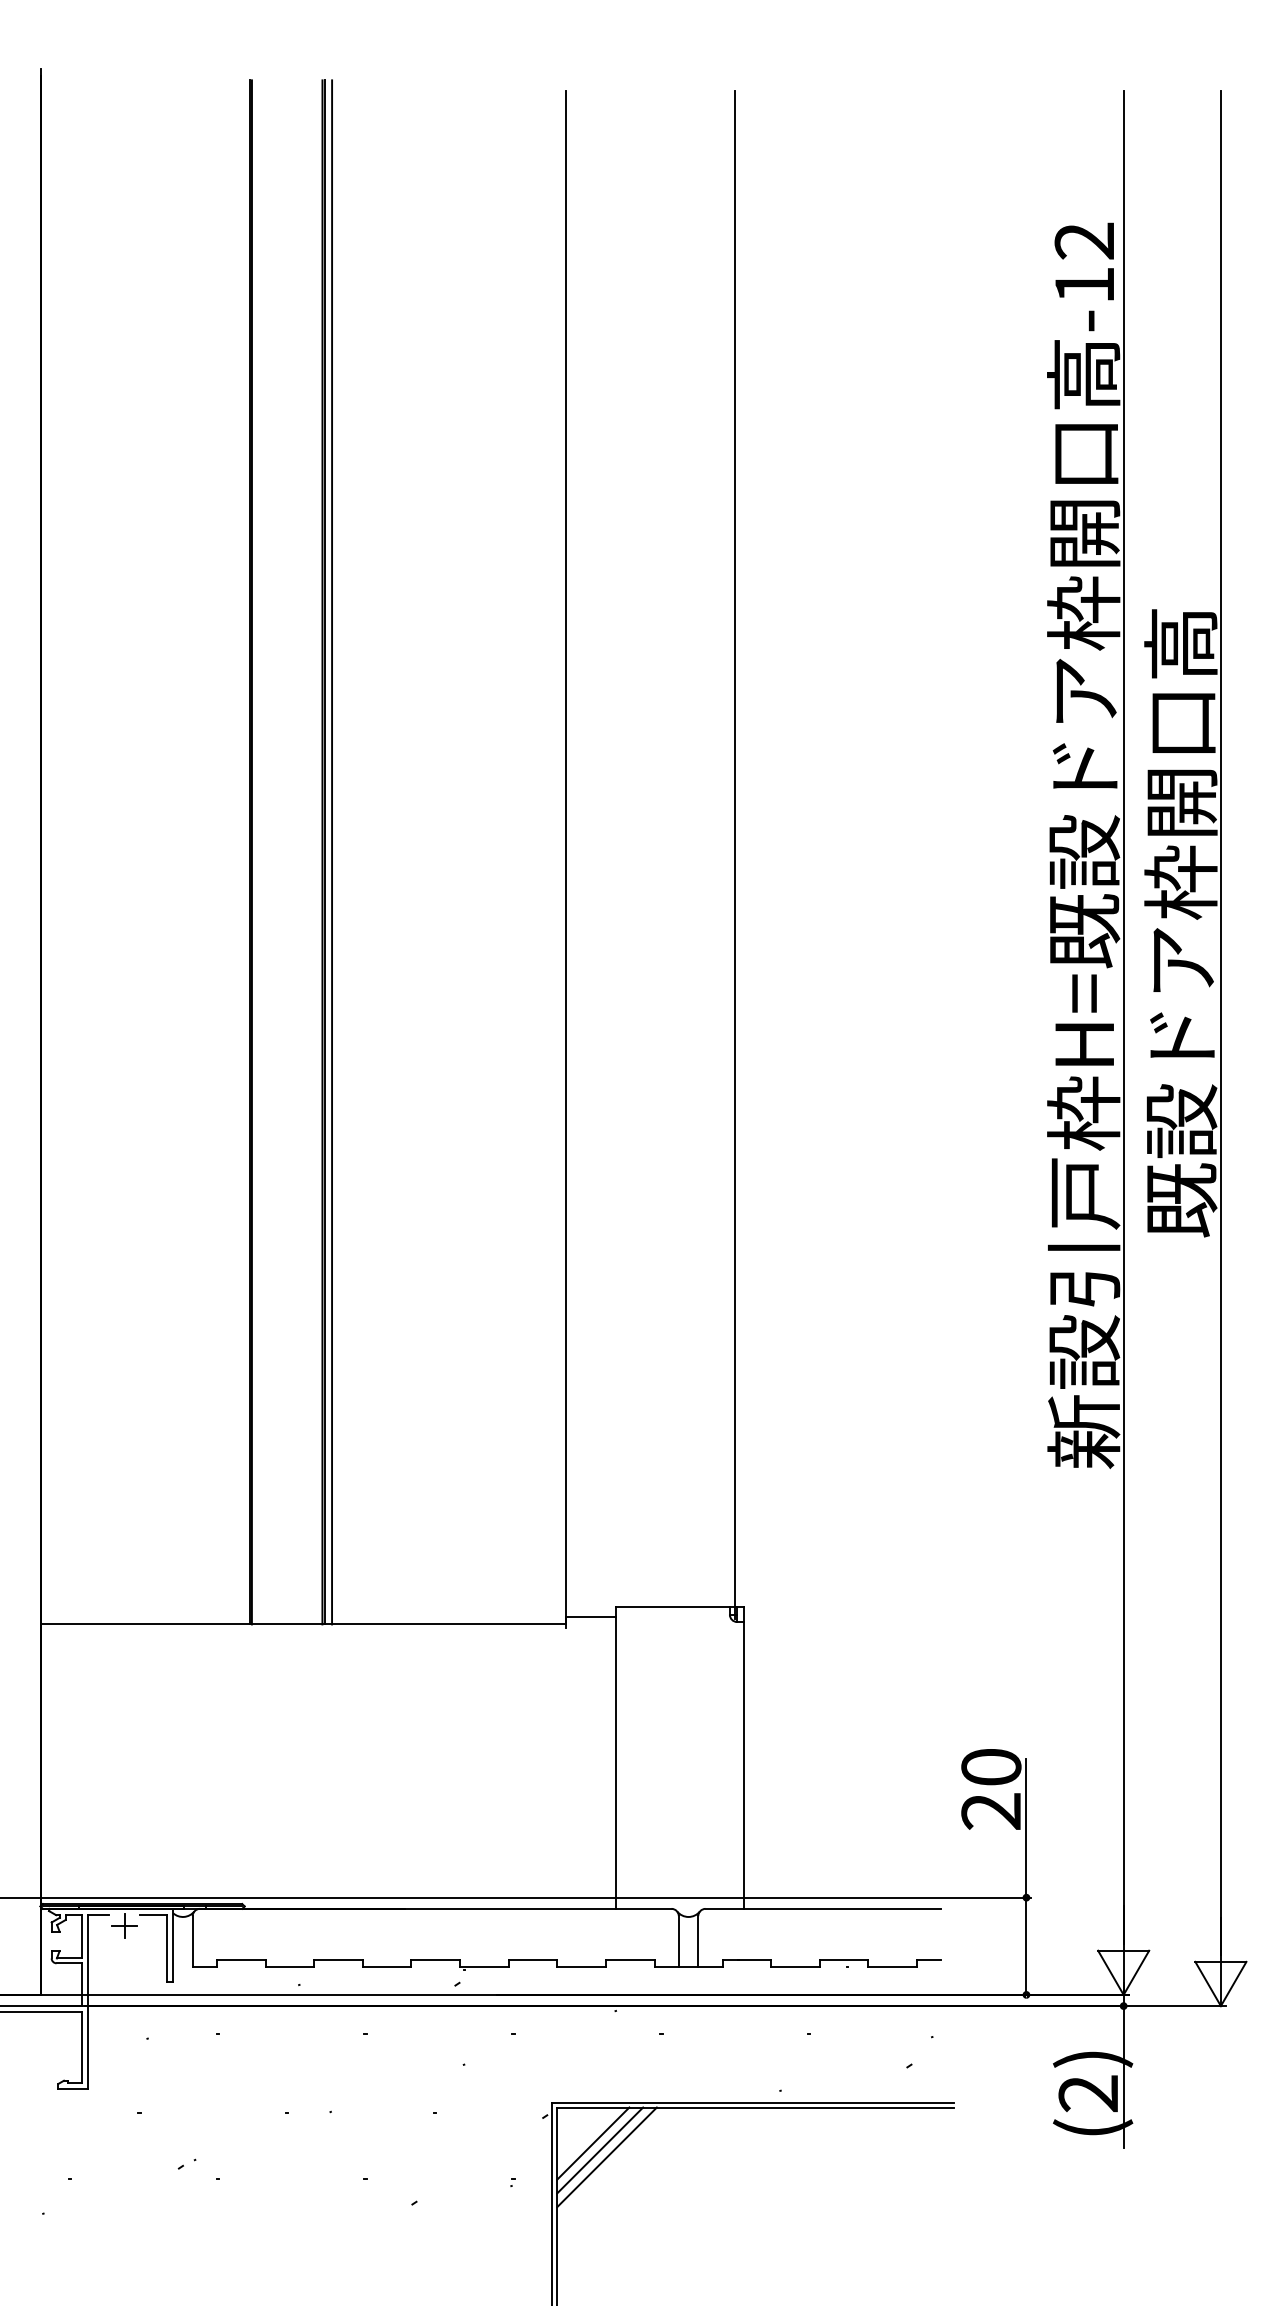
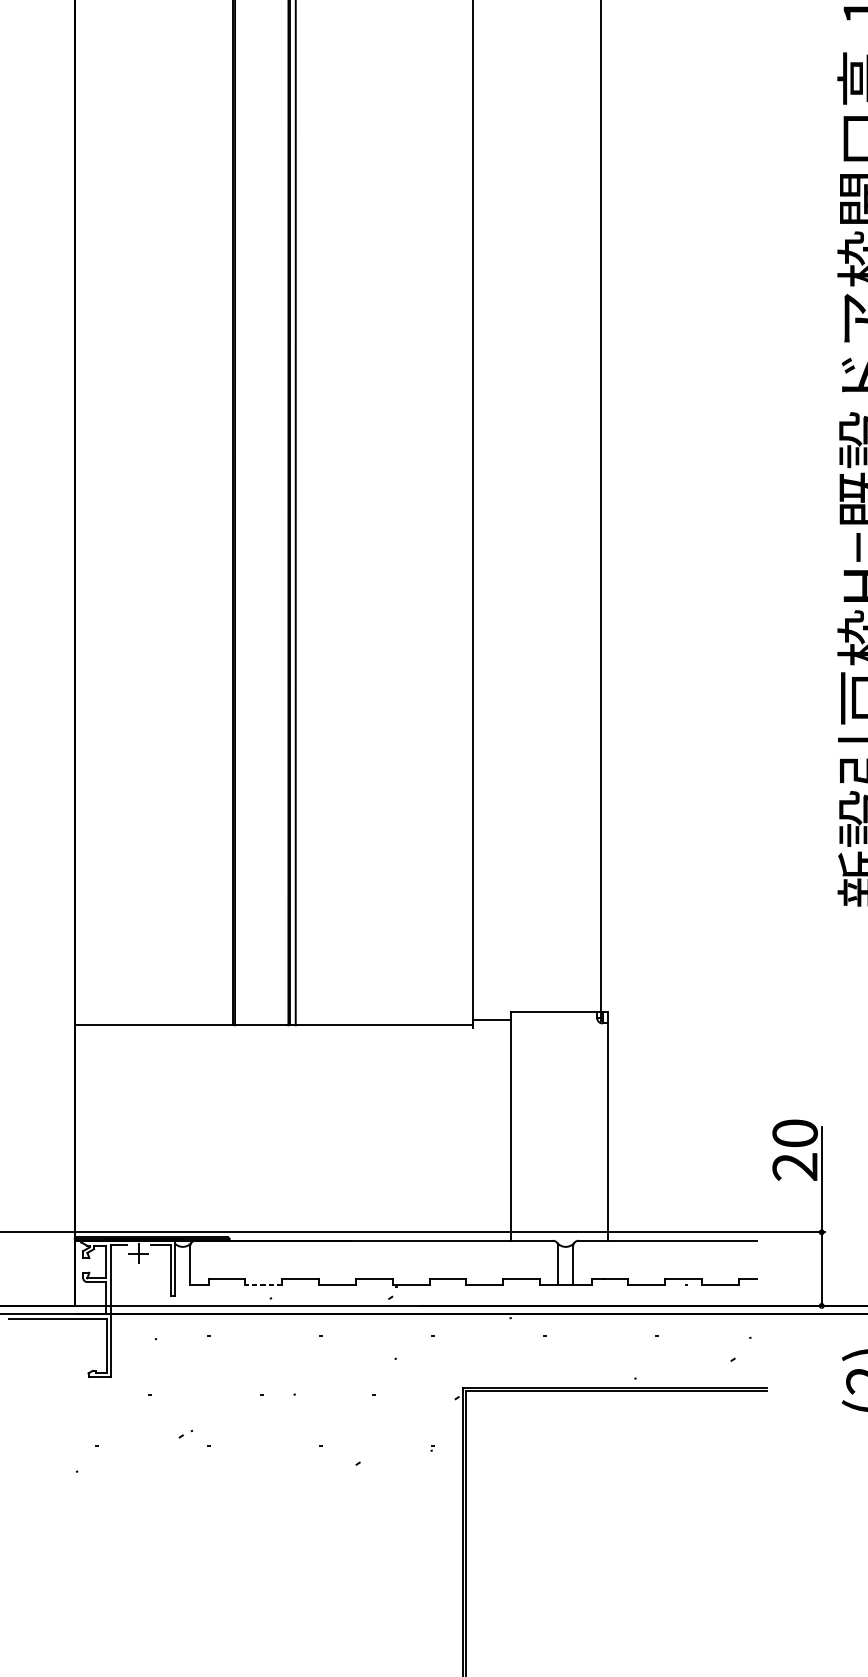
line: (289, 1967) -> (263, 1285), solid -> dashed
line: (593, 2143) -> (493, 1418), removed
line: (600, 2150) -> (499, 1423), removed
line: (606, 2157) -> (503, 1429), removed

